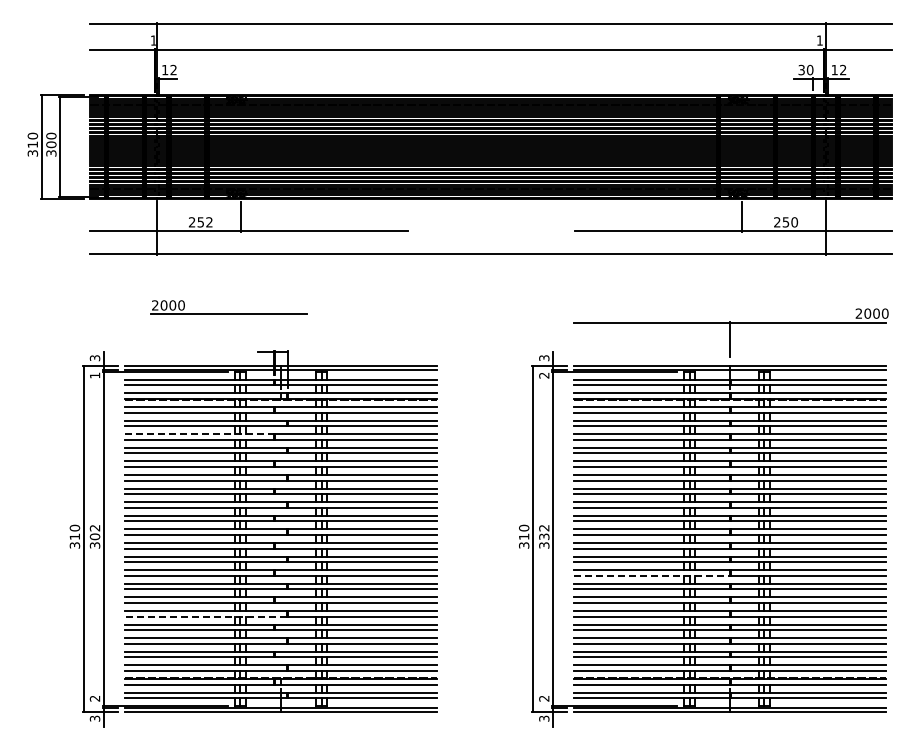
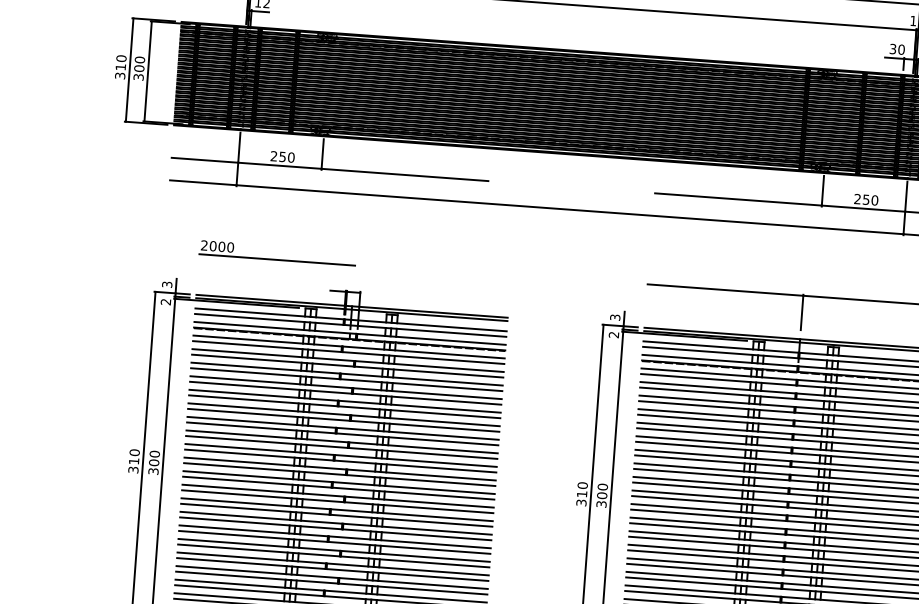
text: (209, 222) -> (291, 157), 252 -> 250
part: (228, 307) -> (277, 252), moved
text: (94, 375) -> (165, 301), 1 -> 2
line: (199, 434) -> (265, 368), dashed -> solid
text: (94, 527) -> (154, 453), 302 -> 300
text: (544, 532) -> (602, 491), 332 -> 300
line: (651, 575) -> (706, 542), dashed -> solid
line: (205, 616) -> (258, 550), dashed -> solid

